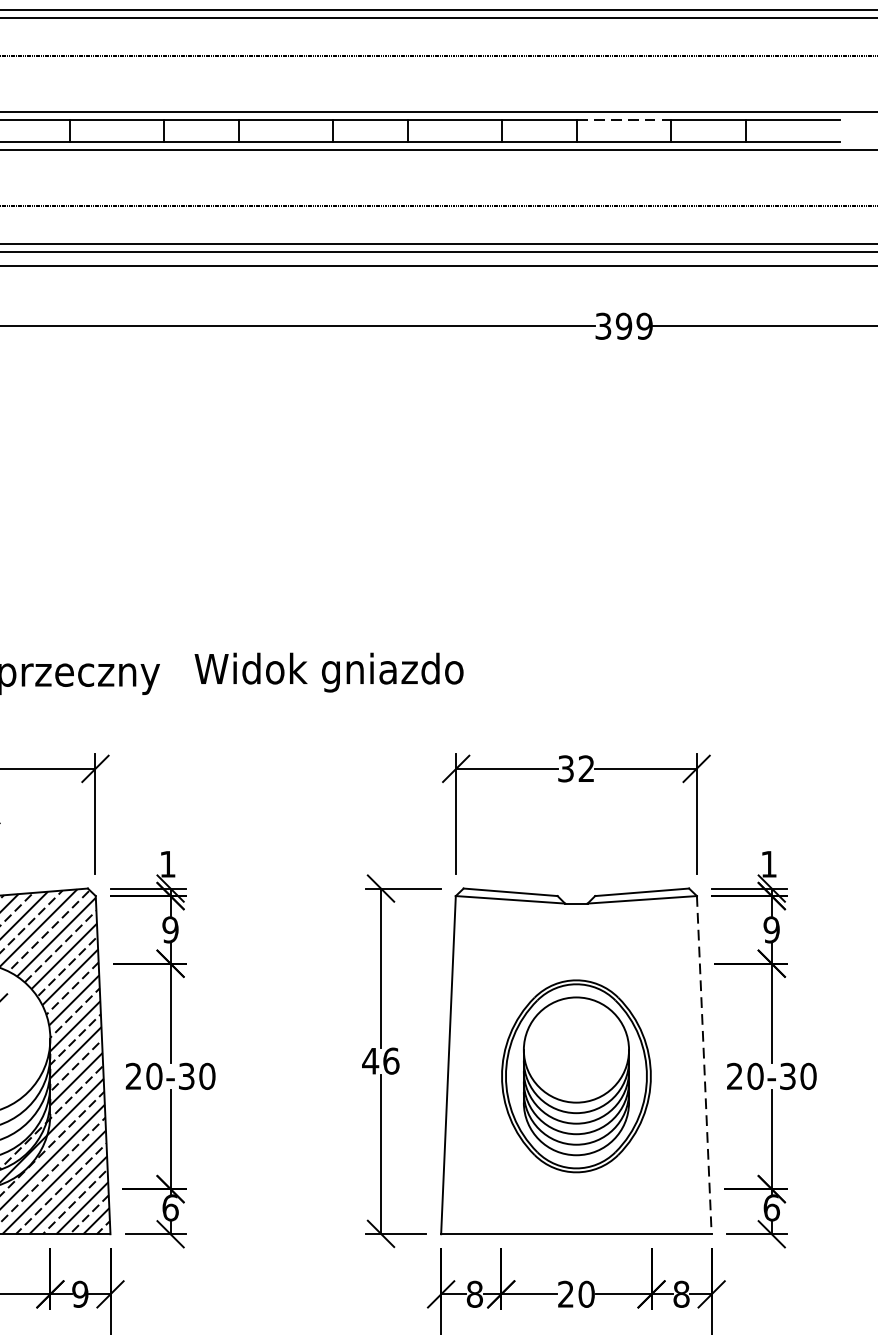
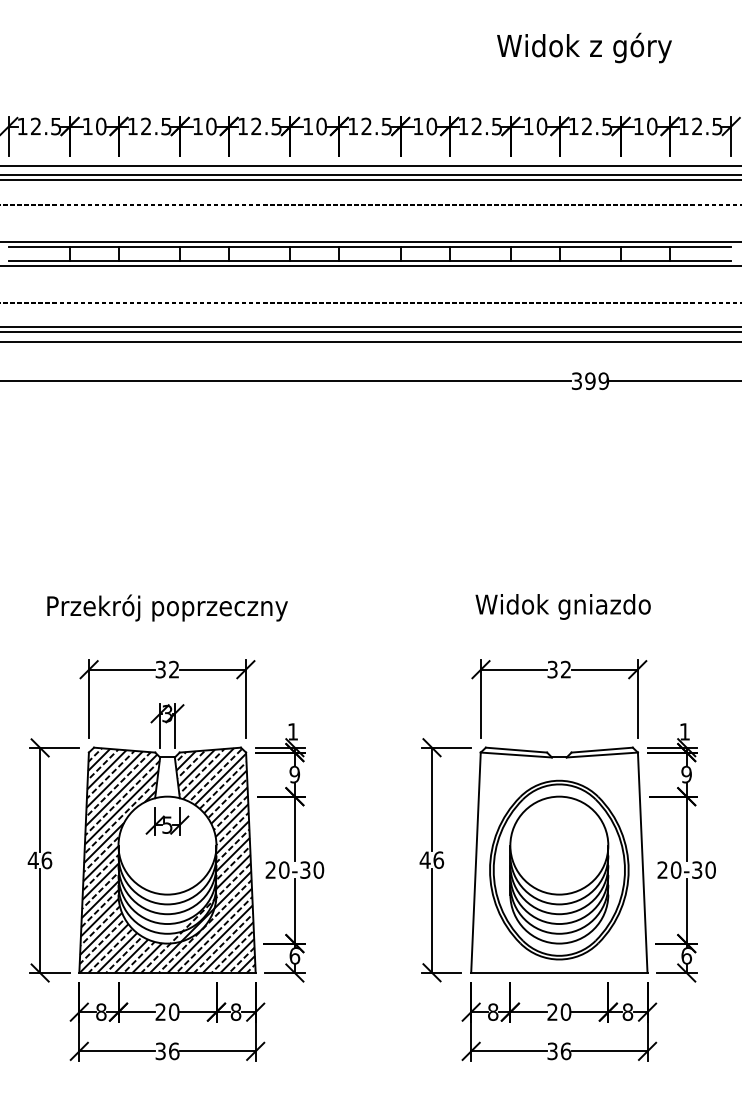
line: (624, 119) -> (590, 246), dashed -> solid
text: (328, 671) -> (562, 606), moved
line: (703, 1066) -> (642, 863), dashed -> solid
part: (576, 1075) -> (559, 869), size x1.43
text: (79, 1293) -> (235, 1011), 9 -> 8

